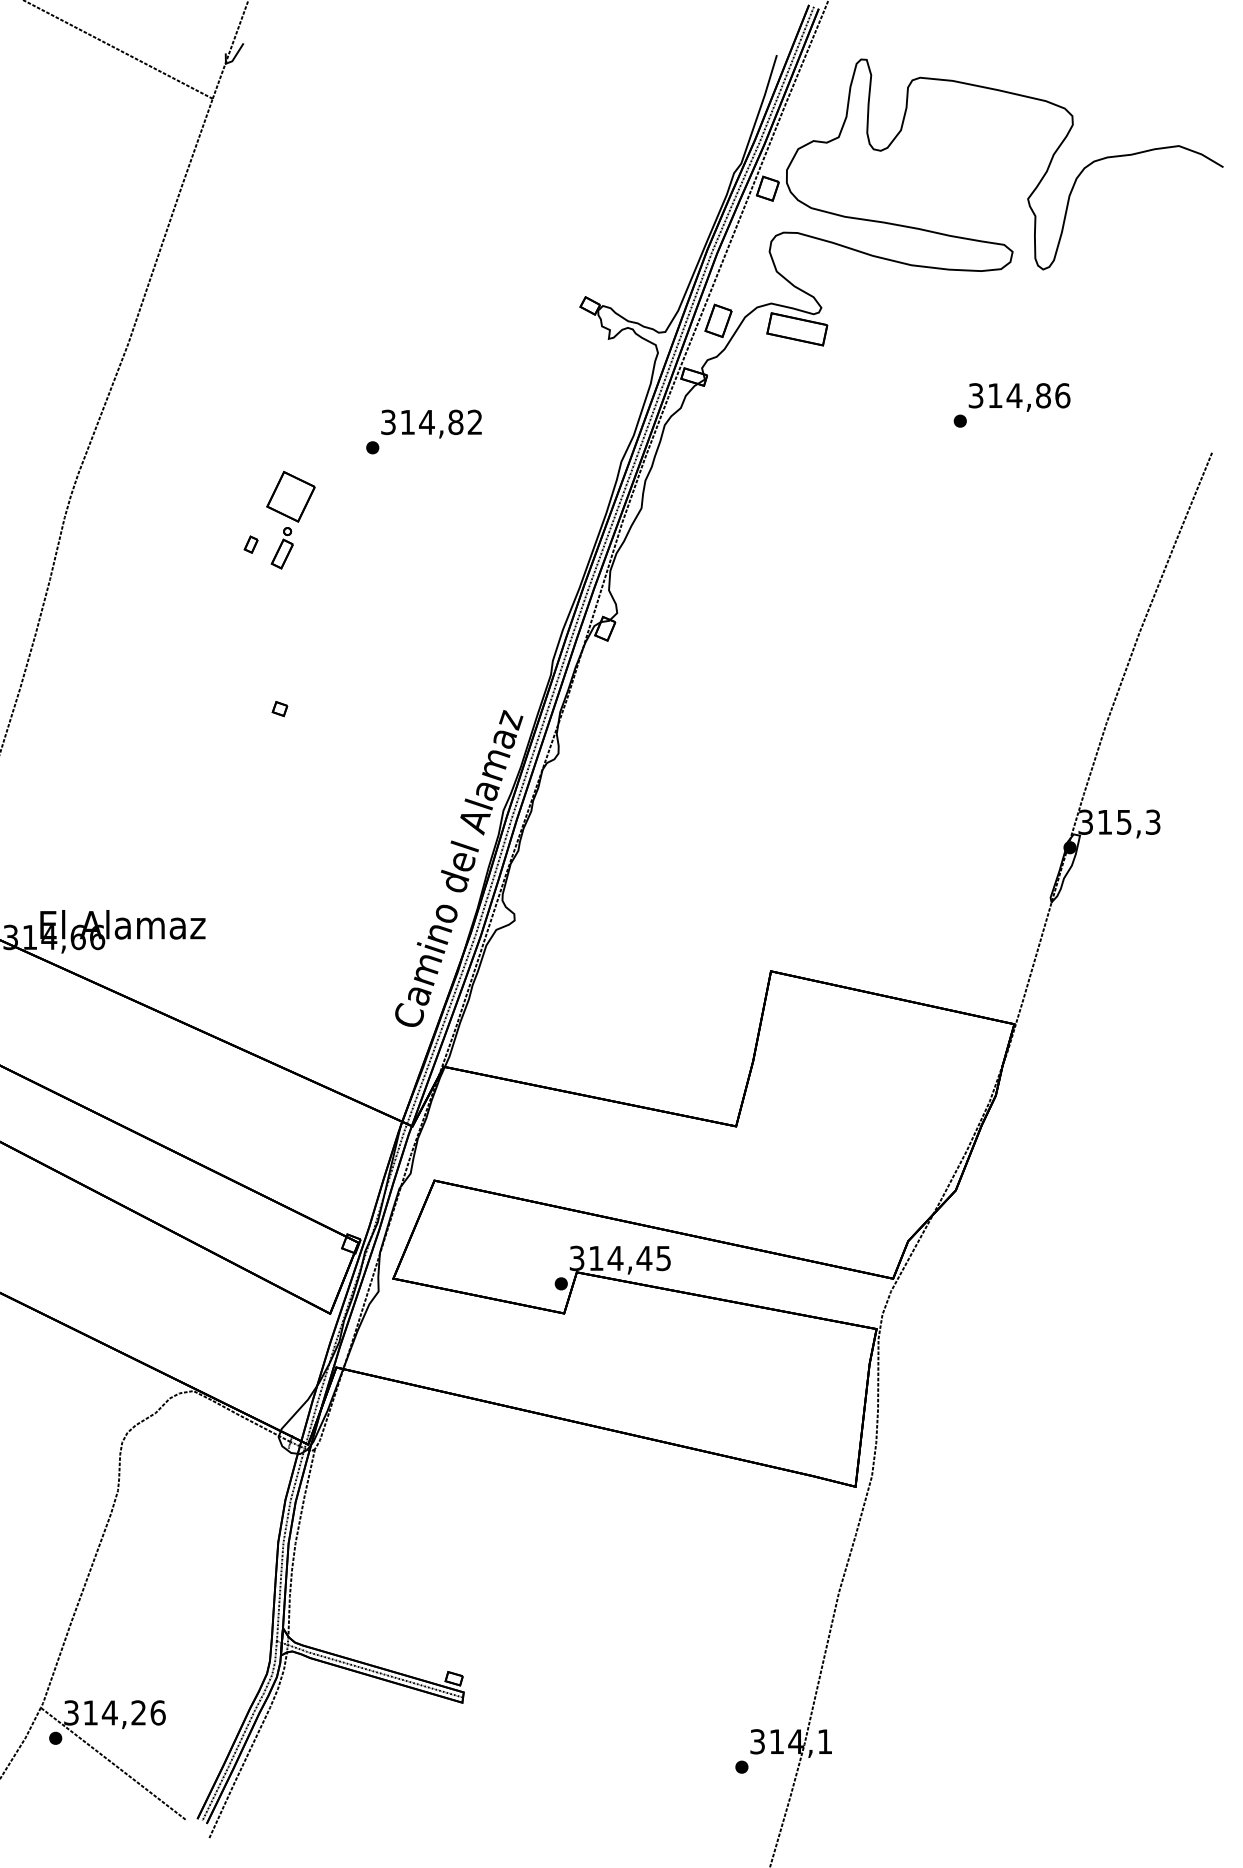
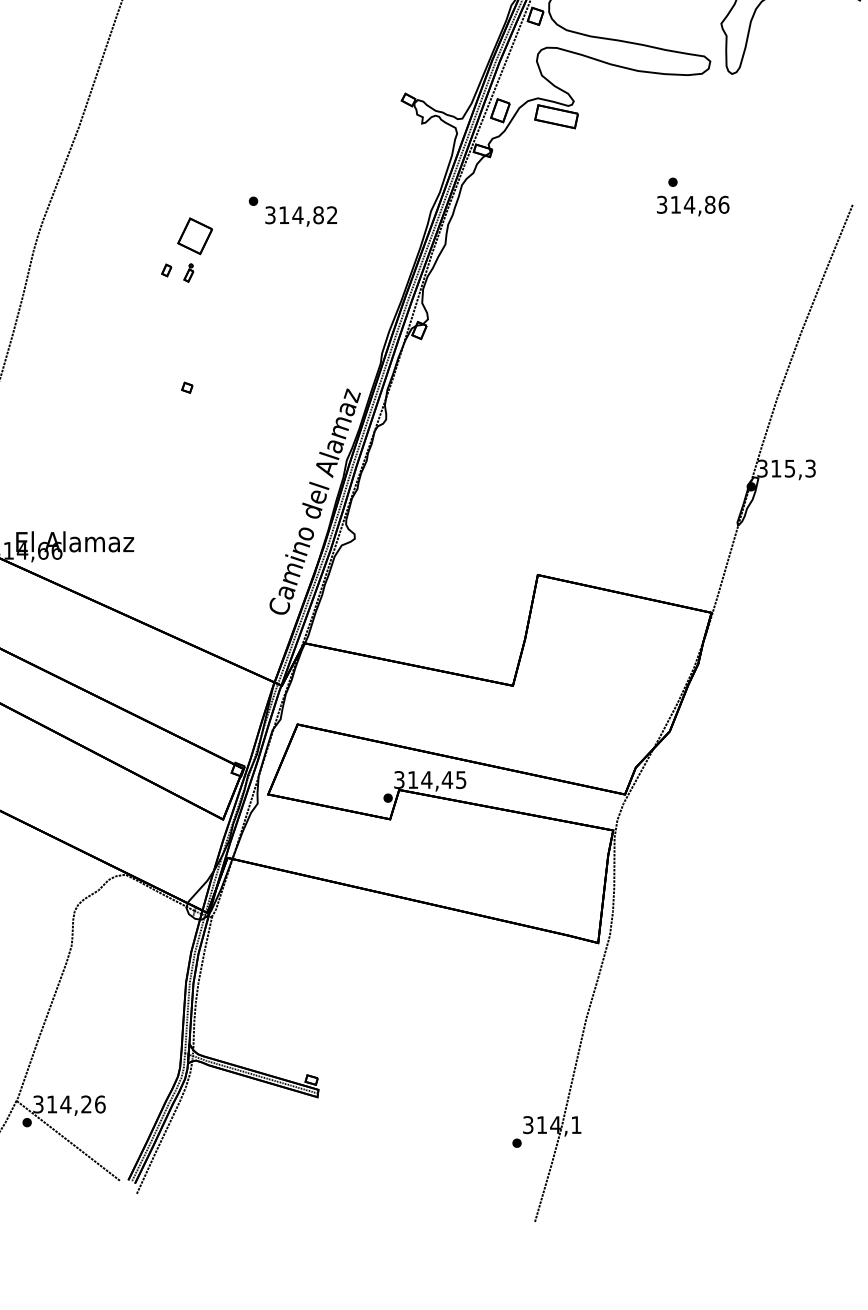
text: (1019, 397) -> (693, 206), moved
text: (431, 423) -> (301, 216), moved
part: (281, 548) -> (188, 273), size x0.6

